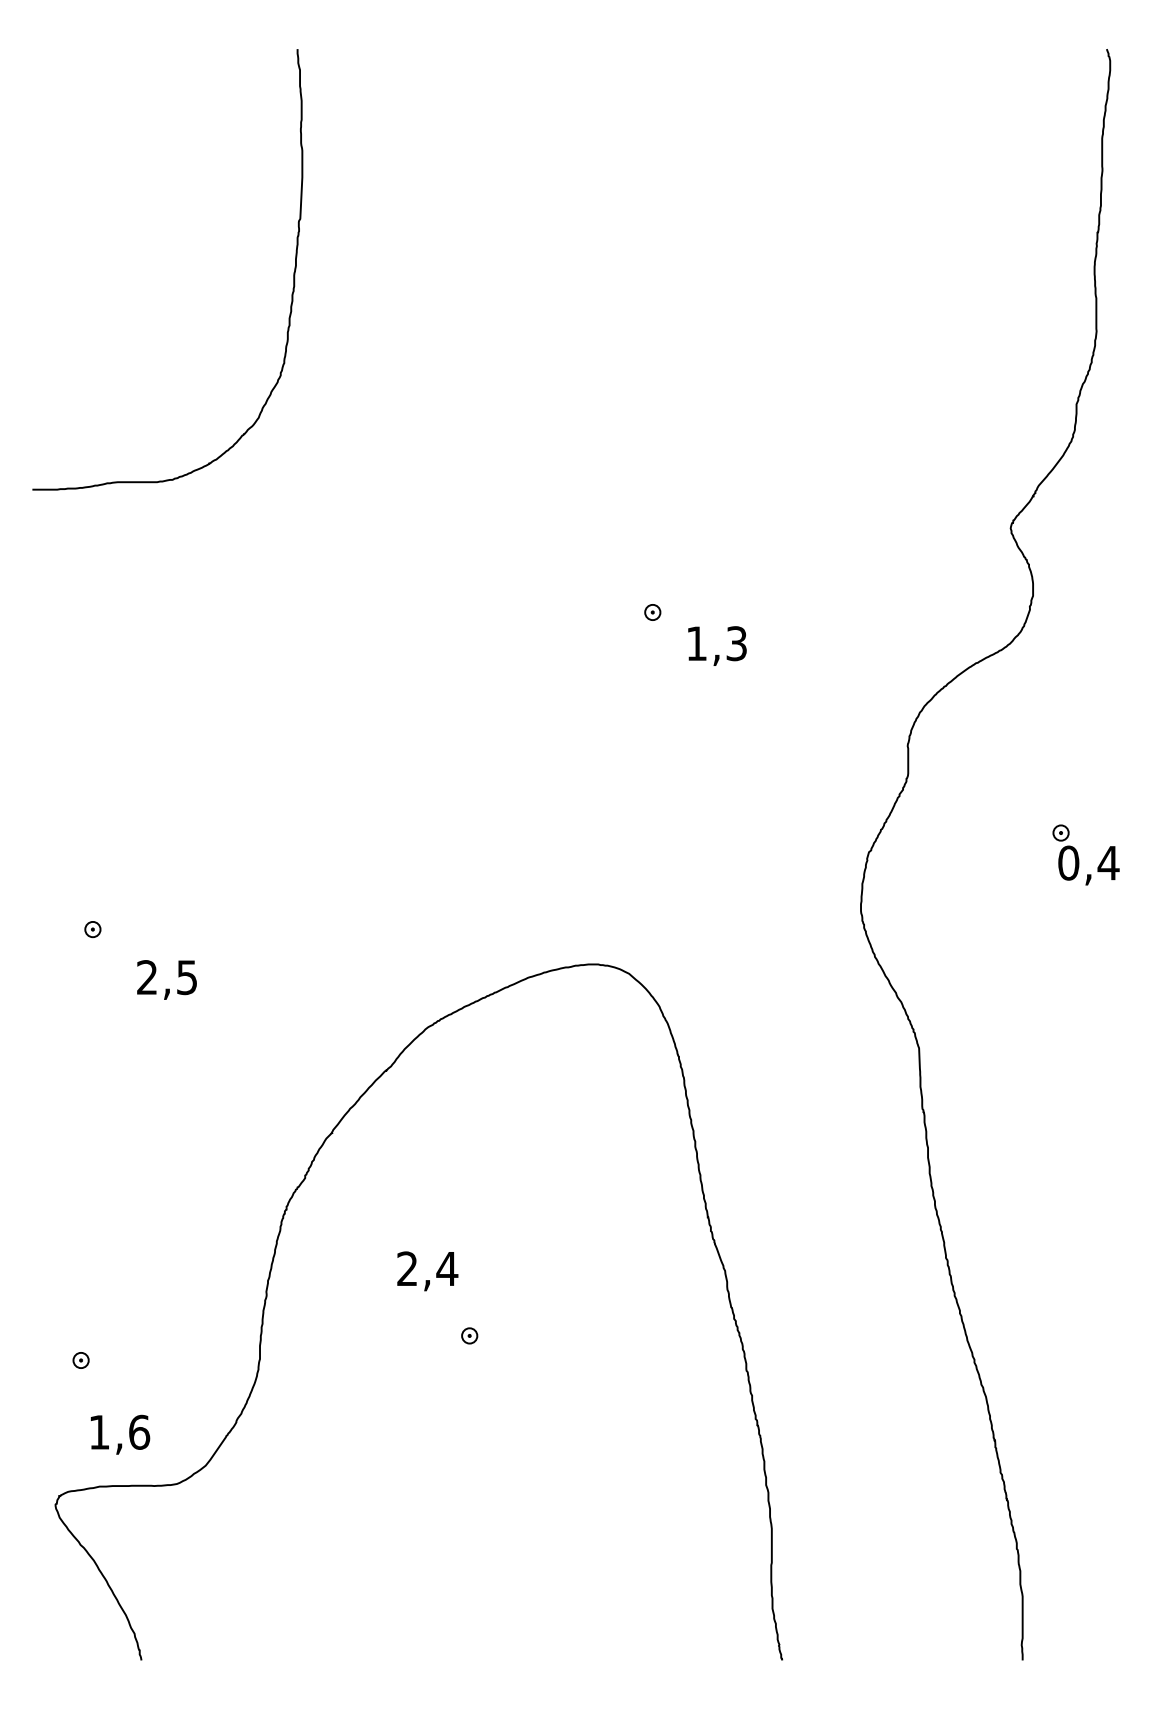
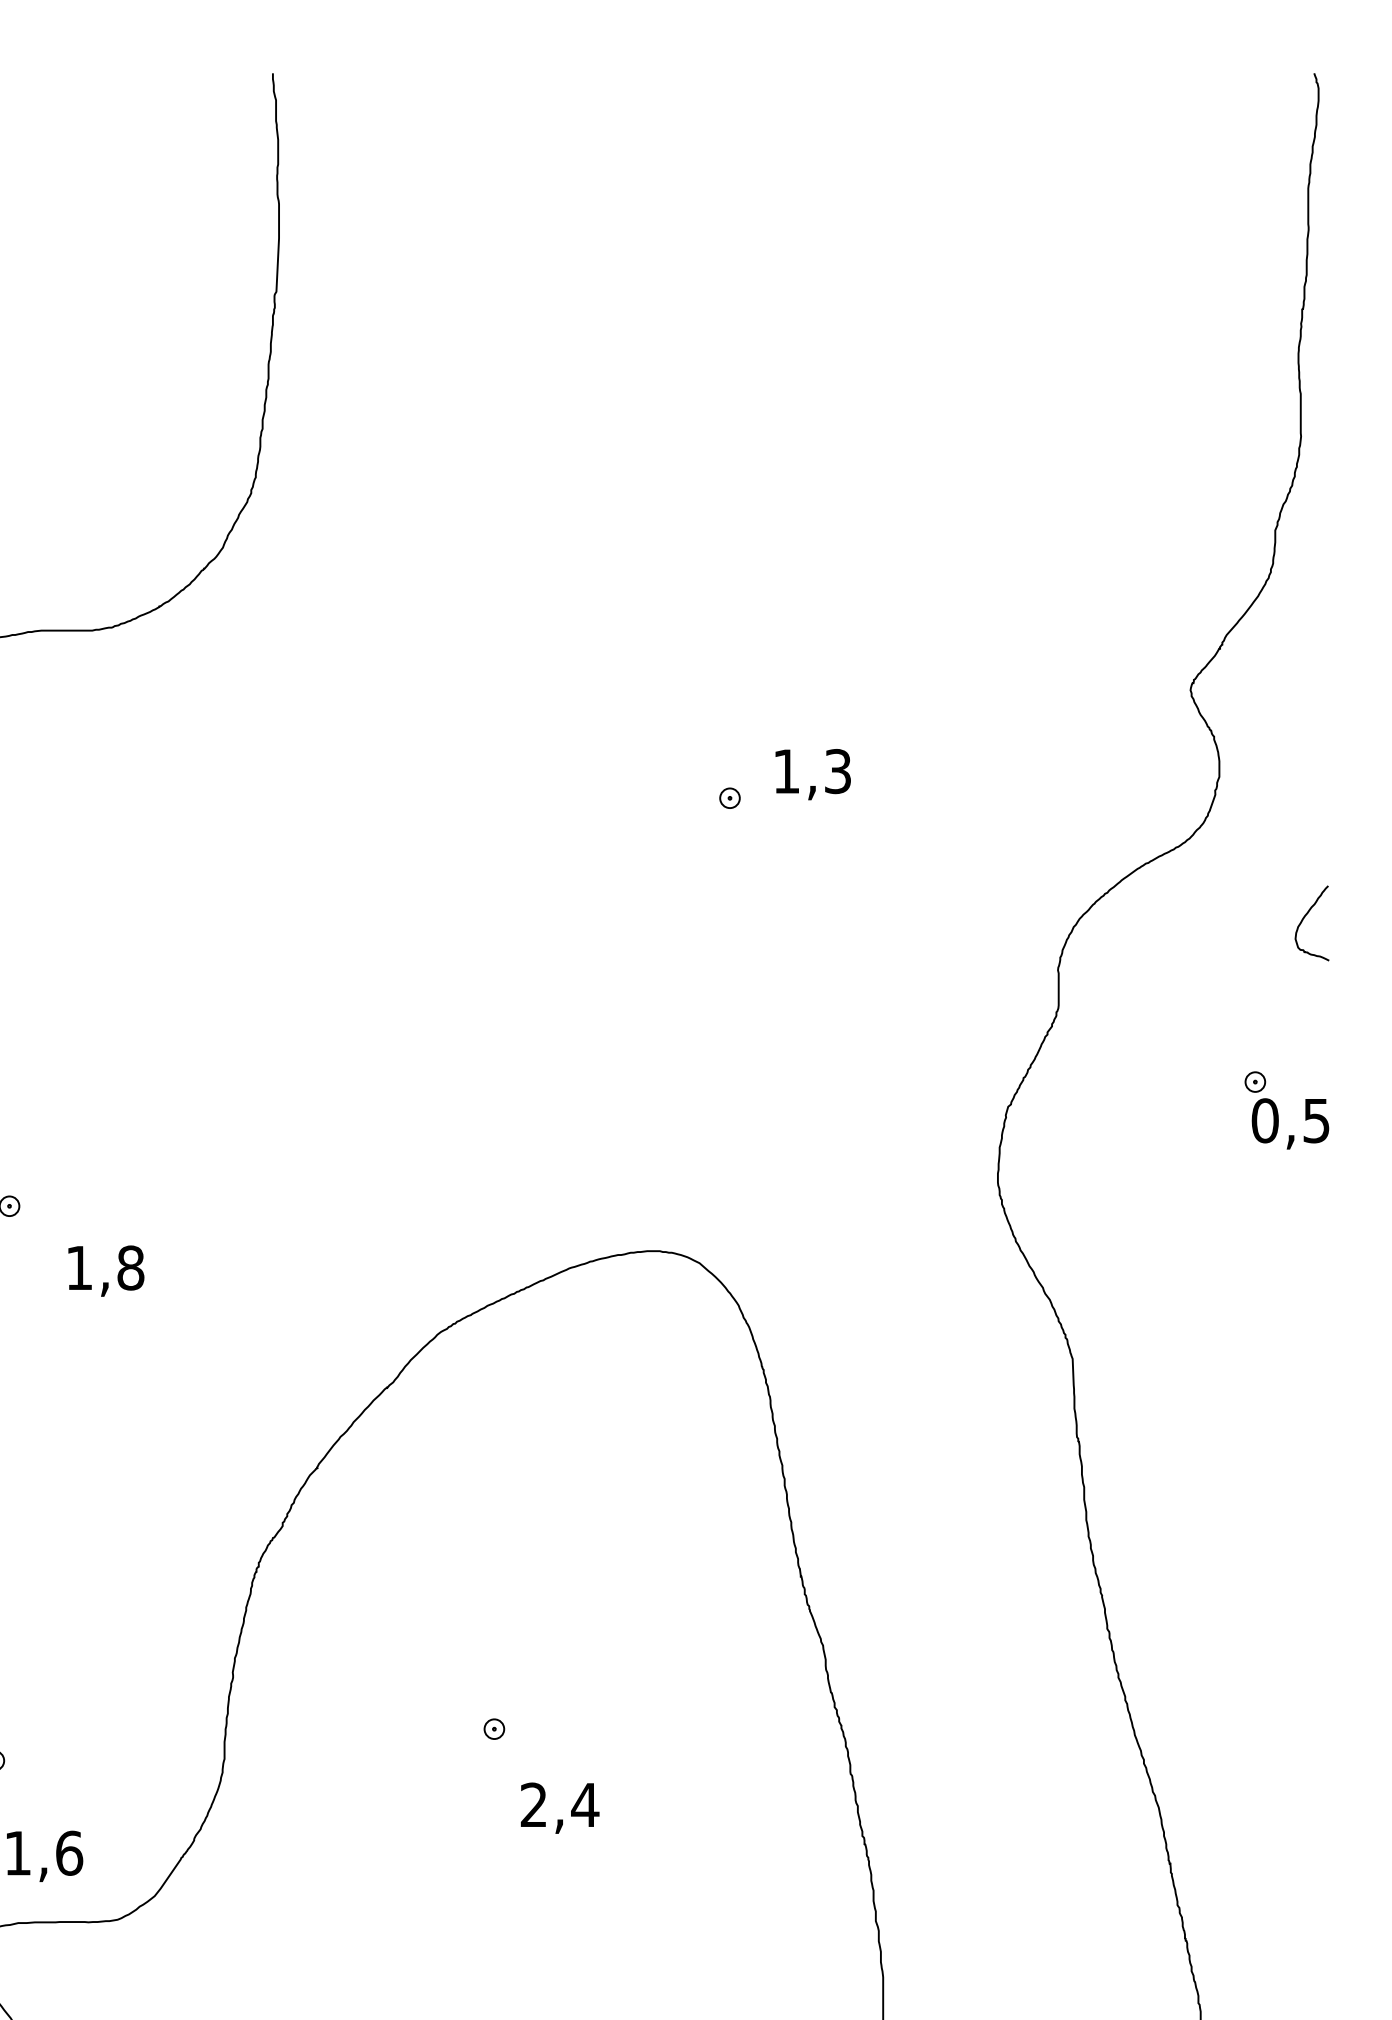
text: (717, 645) -> (813, 773), moved
curve: (1099, 706) -> (1304, 919), added
text: (1108, 863) -> (1316, 1121), 0,4 -> 0,5
text: (167, 977) -> (105, 1267), 2,5 -> 1,8
text: (427, 1271) -> (559, 1808), moved

